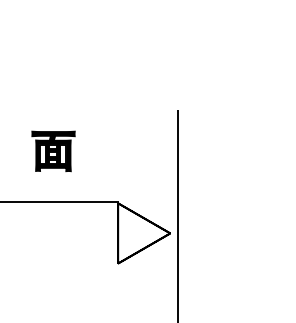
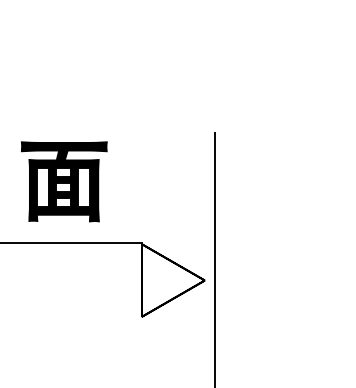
part: (53, 151) -> (64, 181), size x1.67

